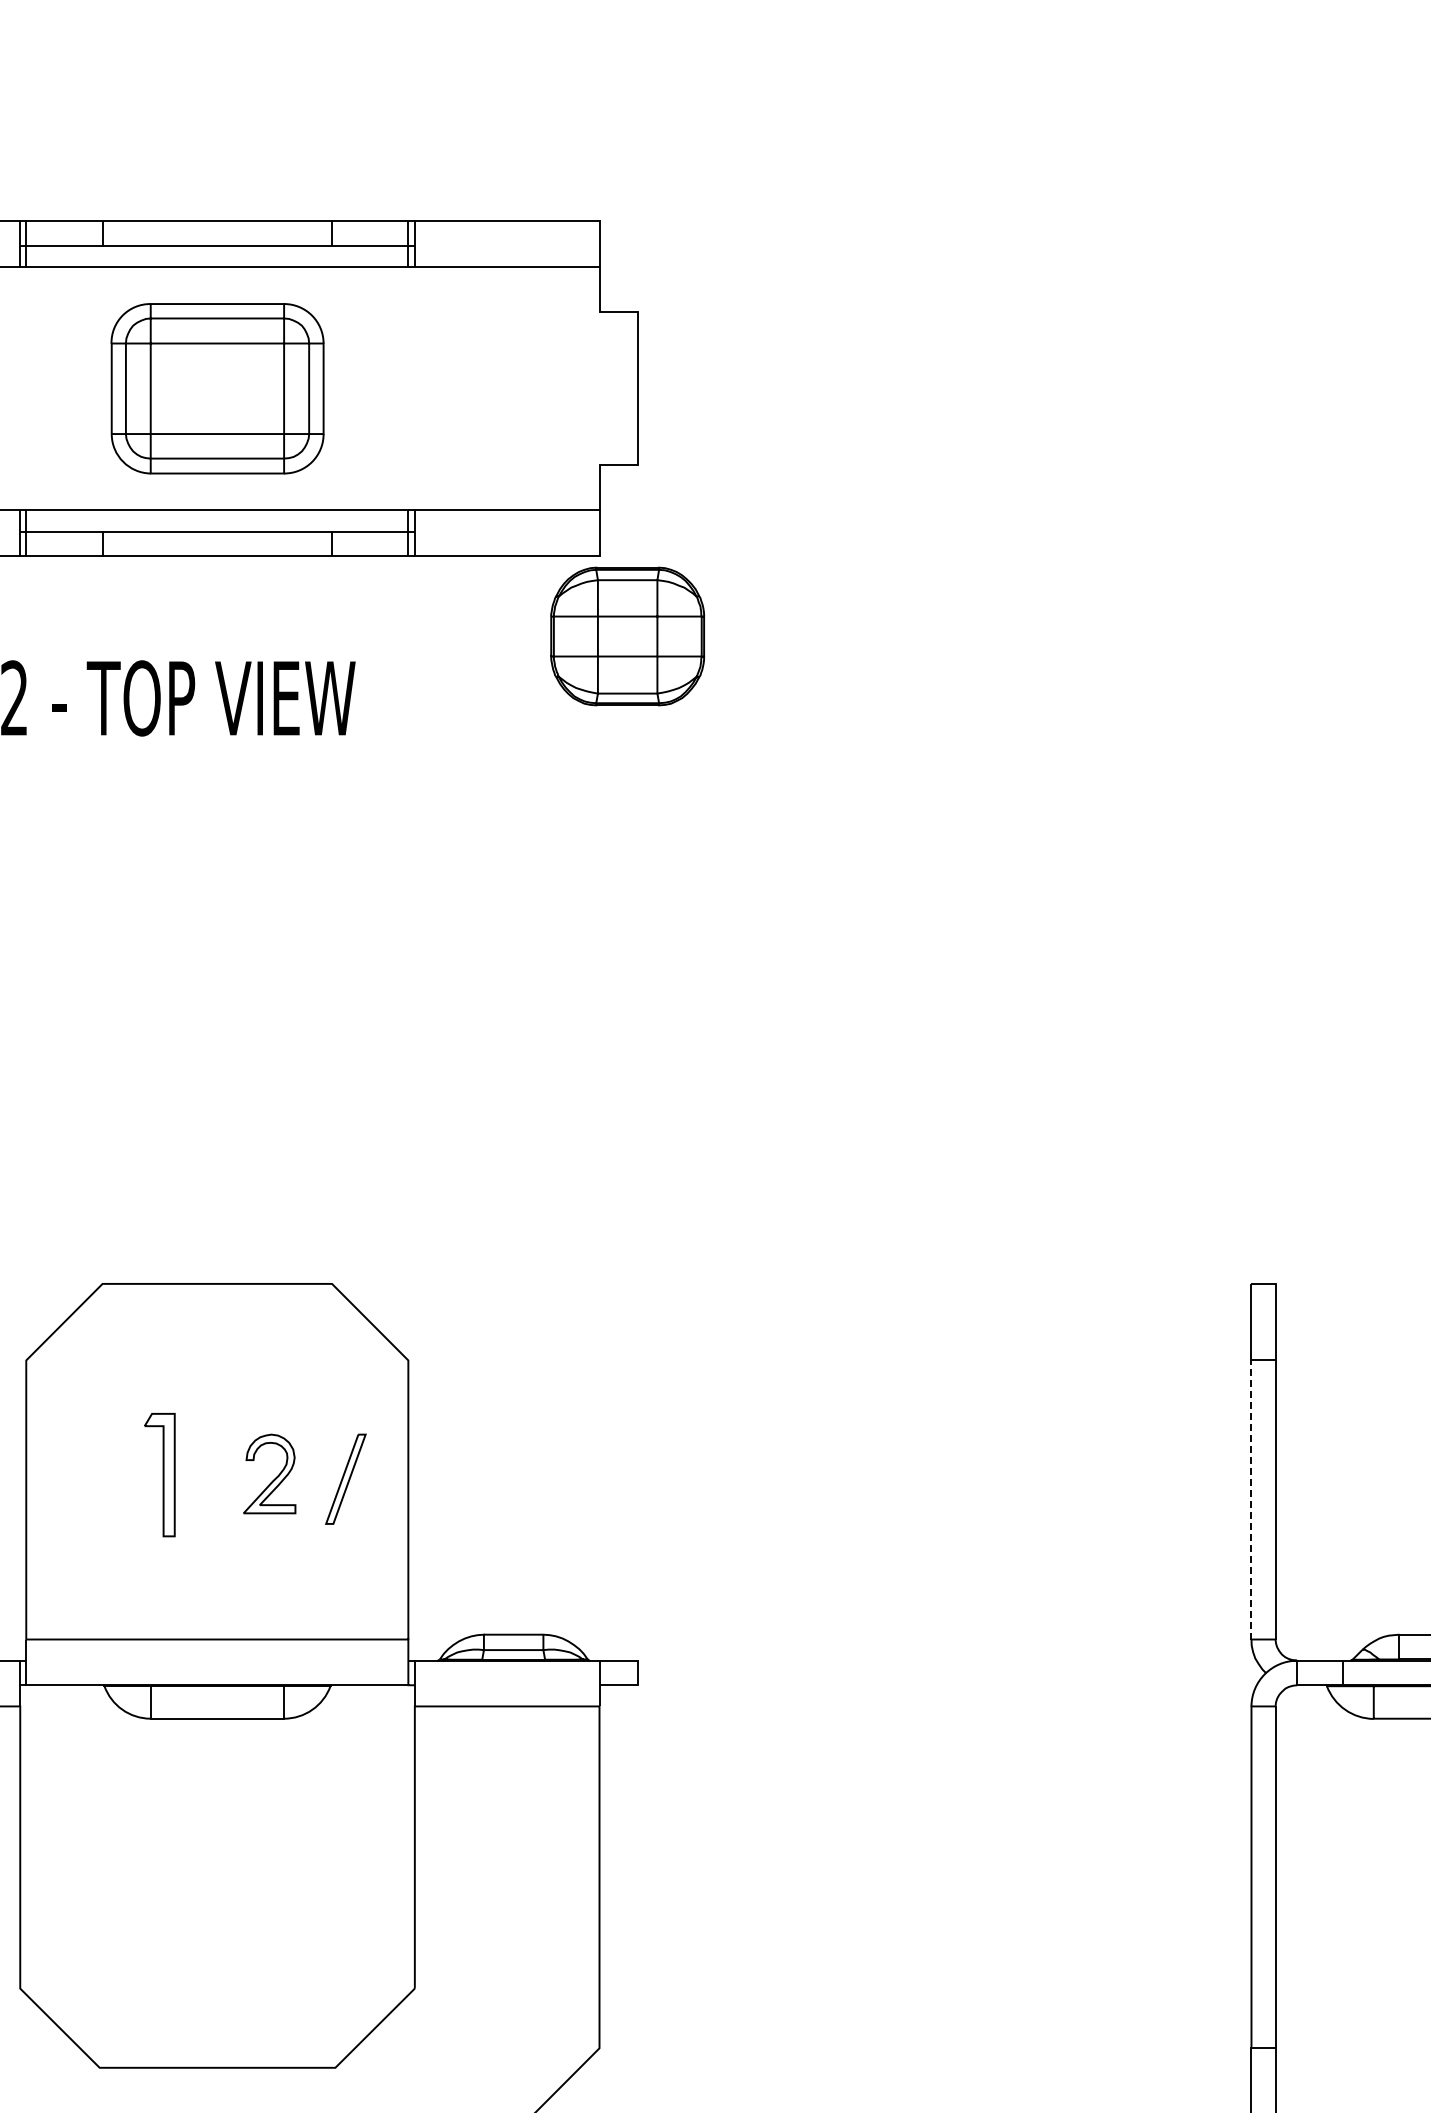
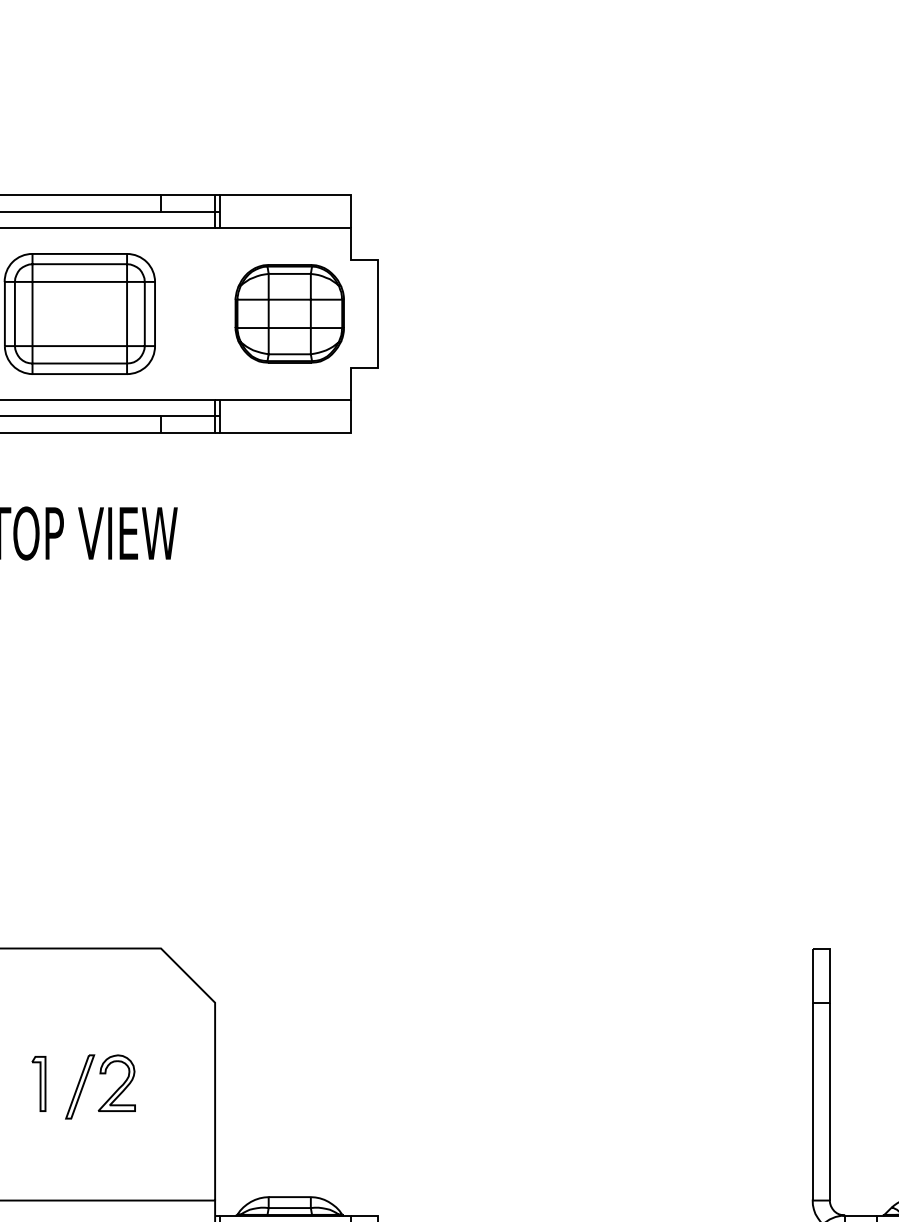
part: (627, 636) -> (289, 313), moved
part: (159, 1474) -> (38, 1083), size x0.62
part: (345, 1478) -> (79, 1086), moved
line: (1251, 1499) -> (812, 1101), dashed -> solid

